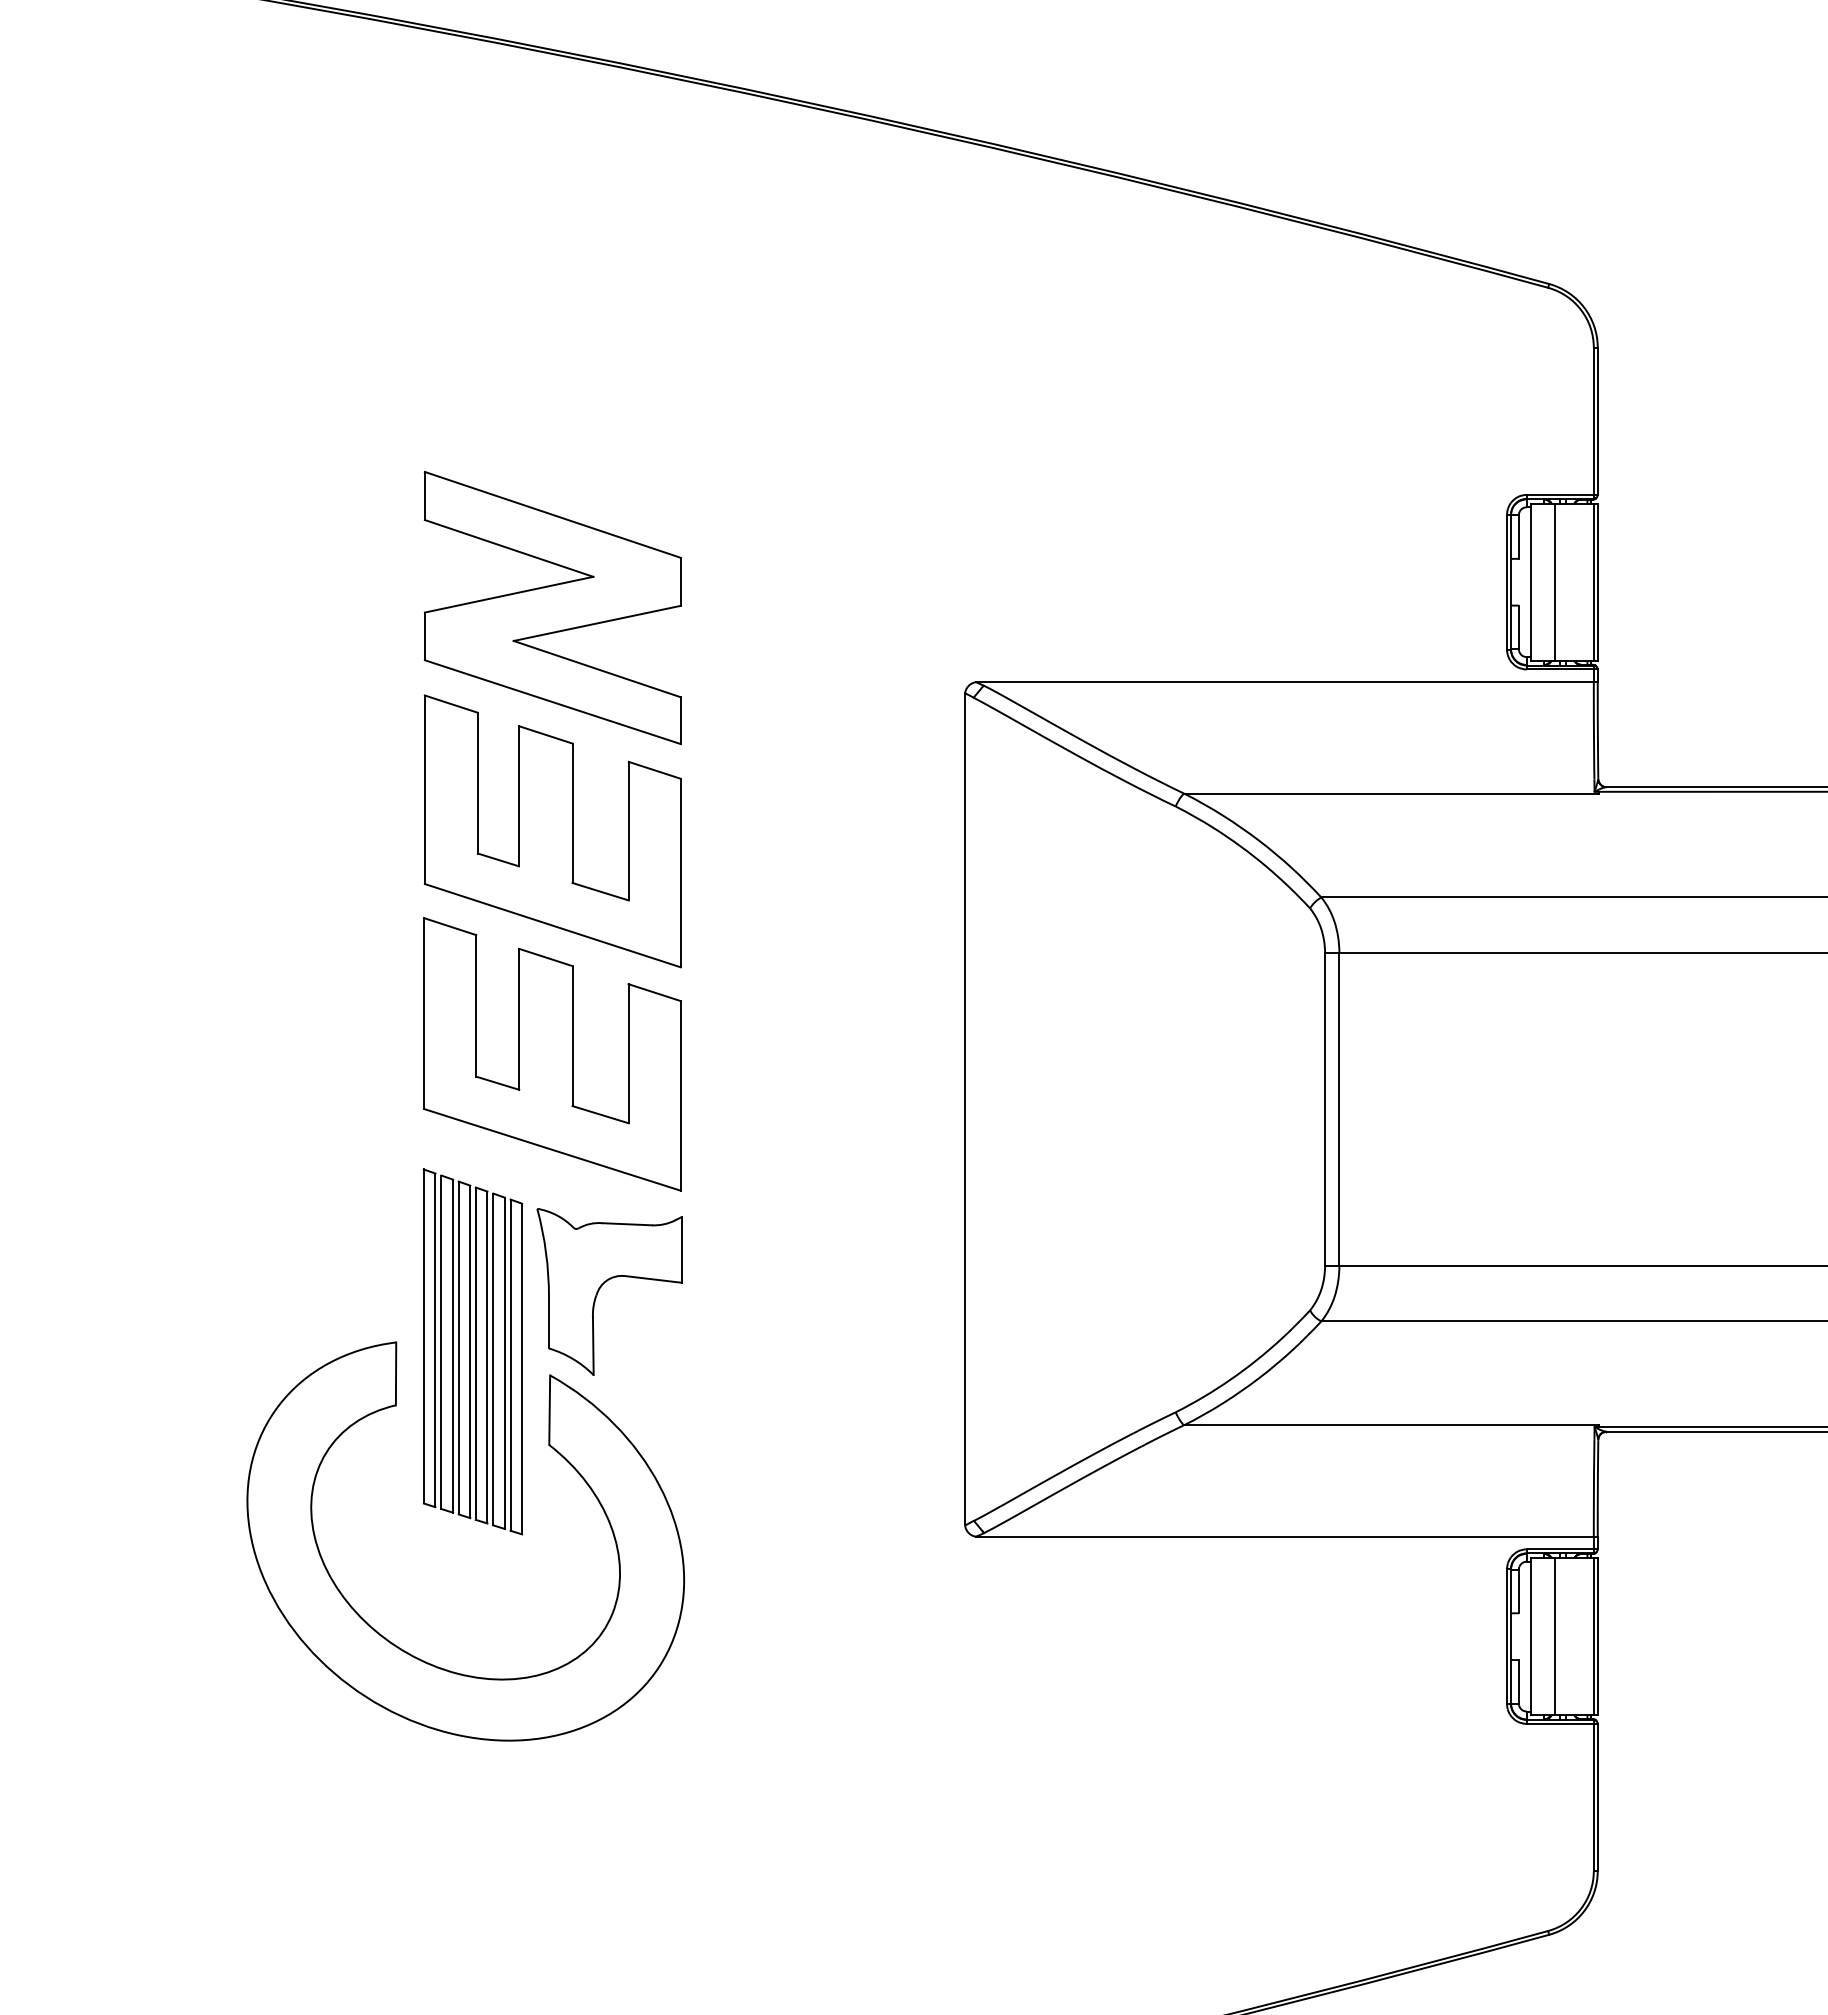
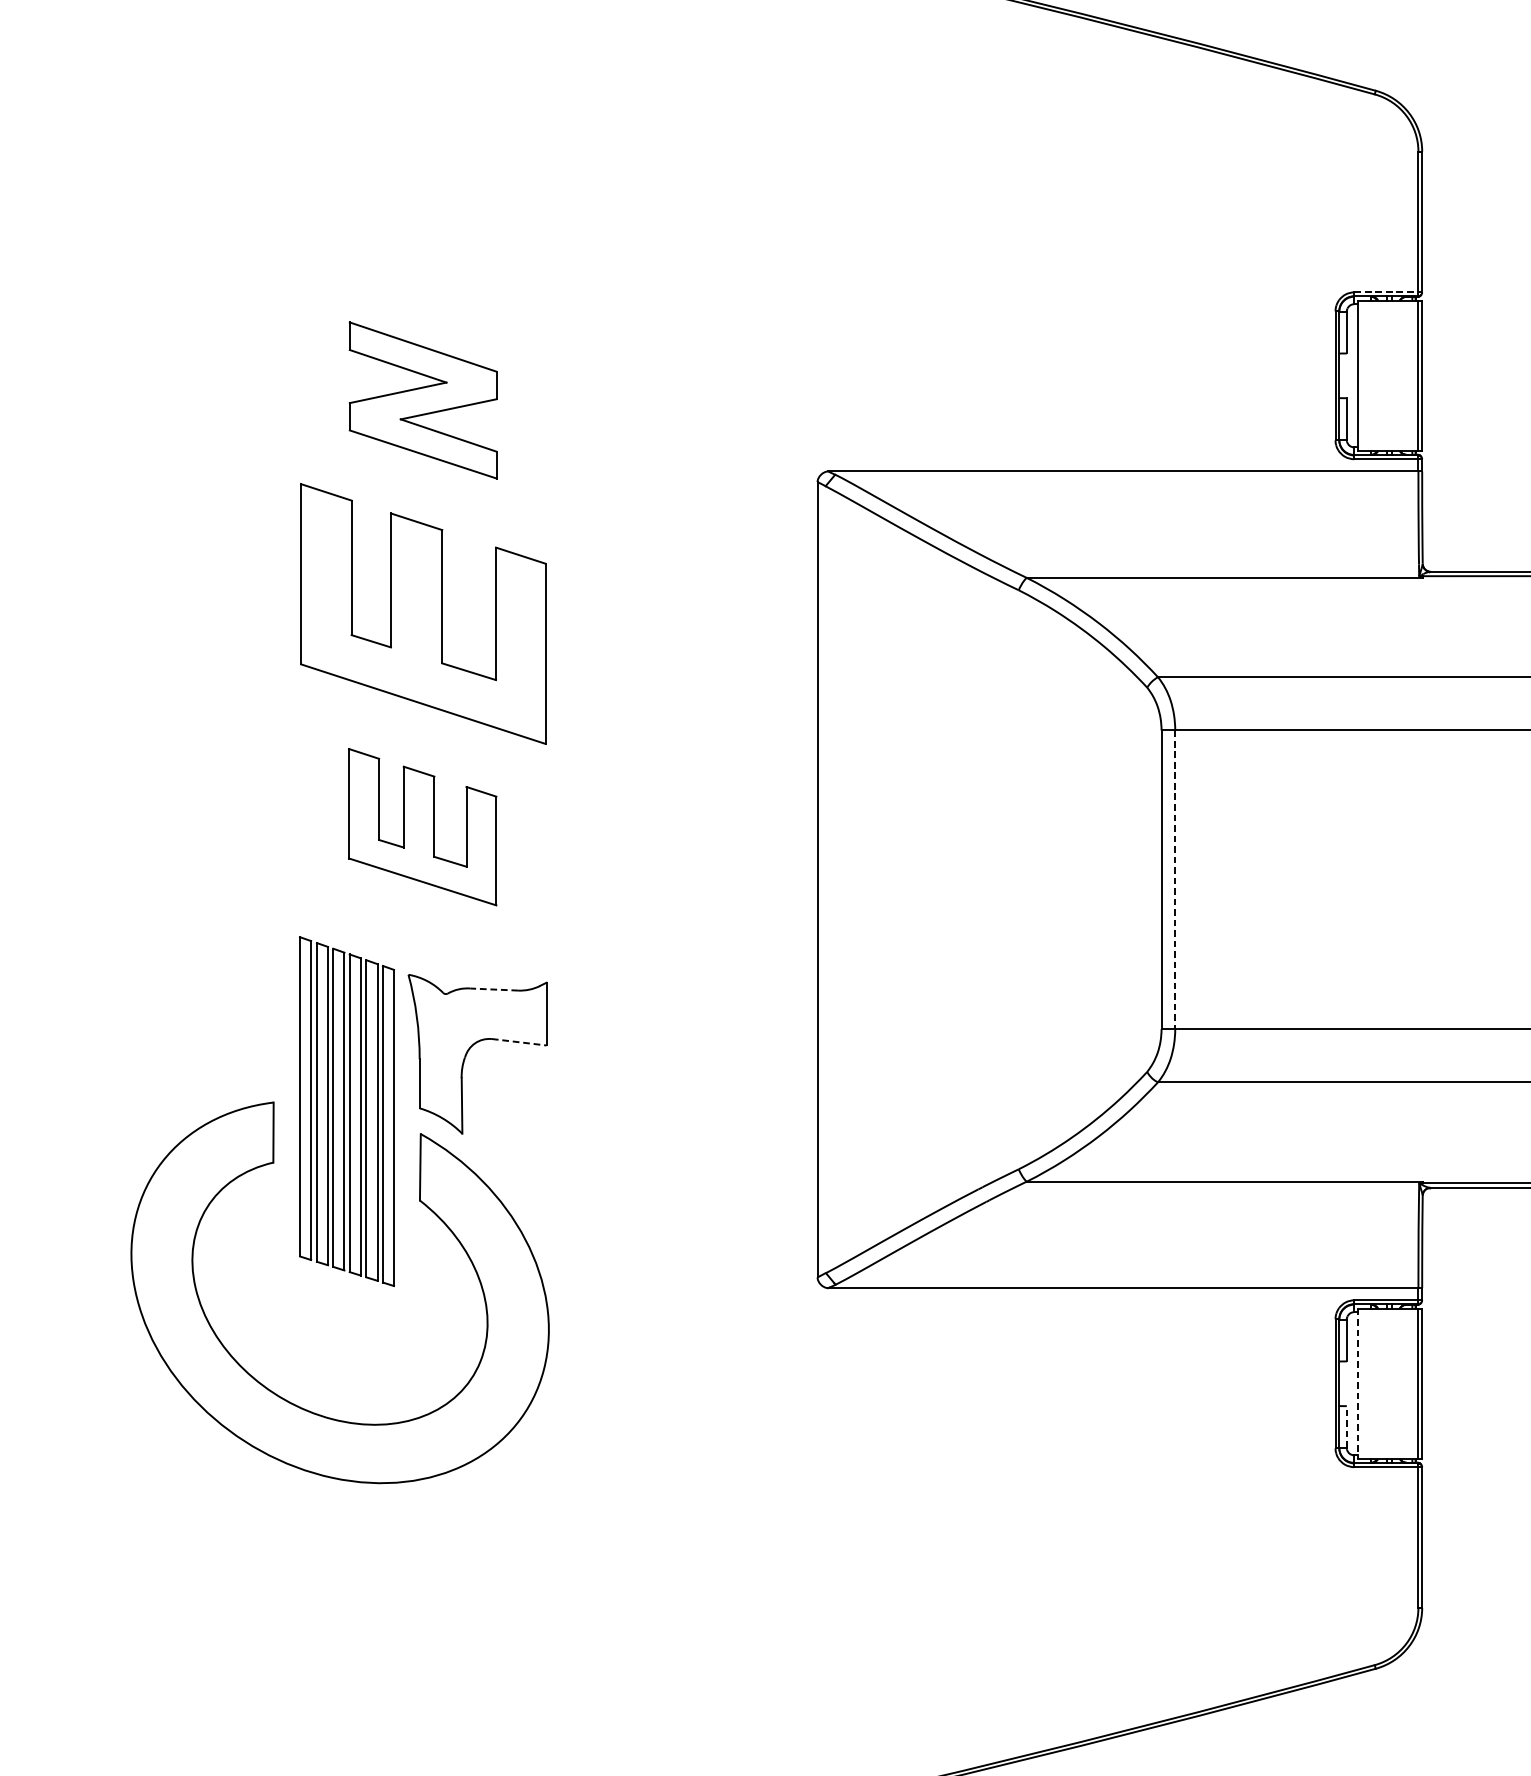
line: (1562, 494) -> (1388, 291), solid -> dashed
line: (1554, 581) -> (1380, 375), removed
part: (552, 607) -> (423, 400), size x0.6
part: (551, 1054) -> (422, 827), size x0.6
line: (1339, 1109) -> (1175, 879), solid -> dashed
line: (627, 1224) -> (494, 989), solid -> dashed
line: (653, 1279) -> (519, 1042), solid -> dashed
line: (1530, 1636) -> (1357, 1383), solid -> dashed
line: (1554, 1636) -> (1380, 1383), removed
line: (1518, 1681) -> (1346, 1426), solid -> dashed

